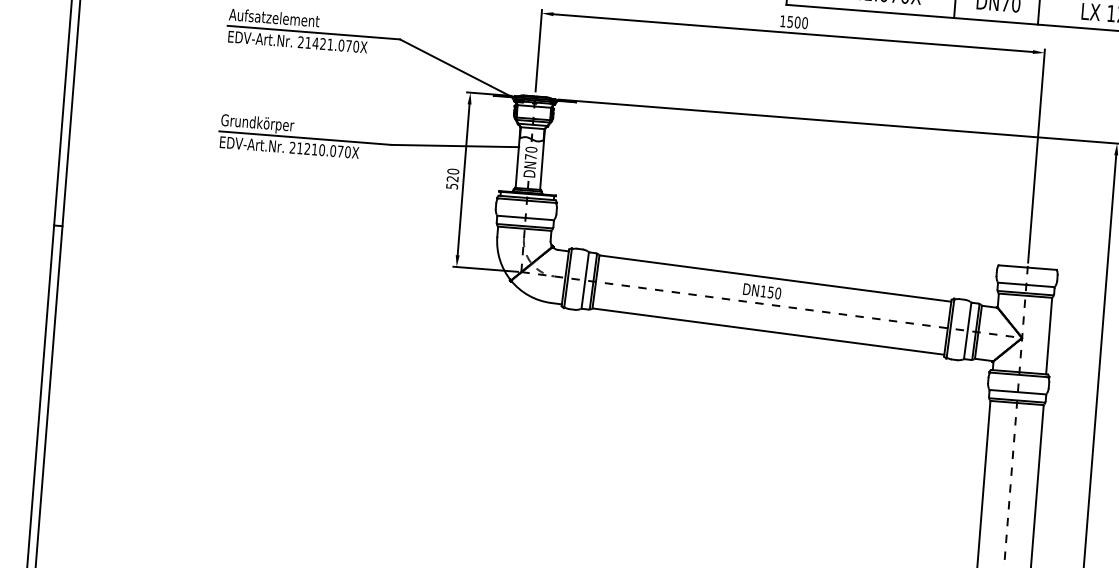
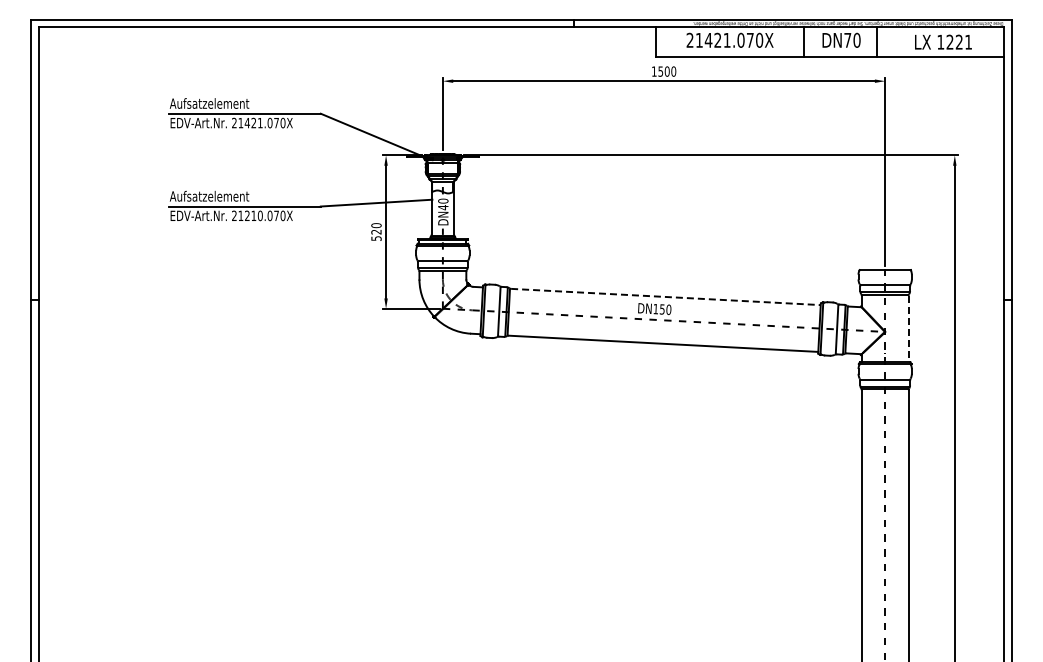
text: (265, 124) -> (209, 197), Grundkörper -> Aufsatzelement
text: (531, 157) -> (443, 207), DN70 -> DN40
line: (776, 279) -> (666, 297), solid -> dashed
line: (1048, 337) -> (908, 329), solid -> dashed

